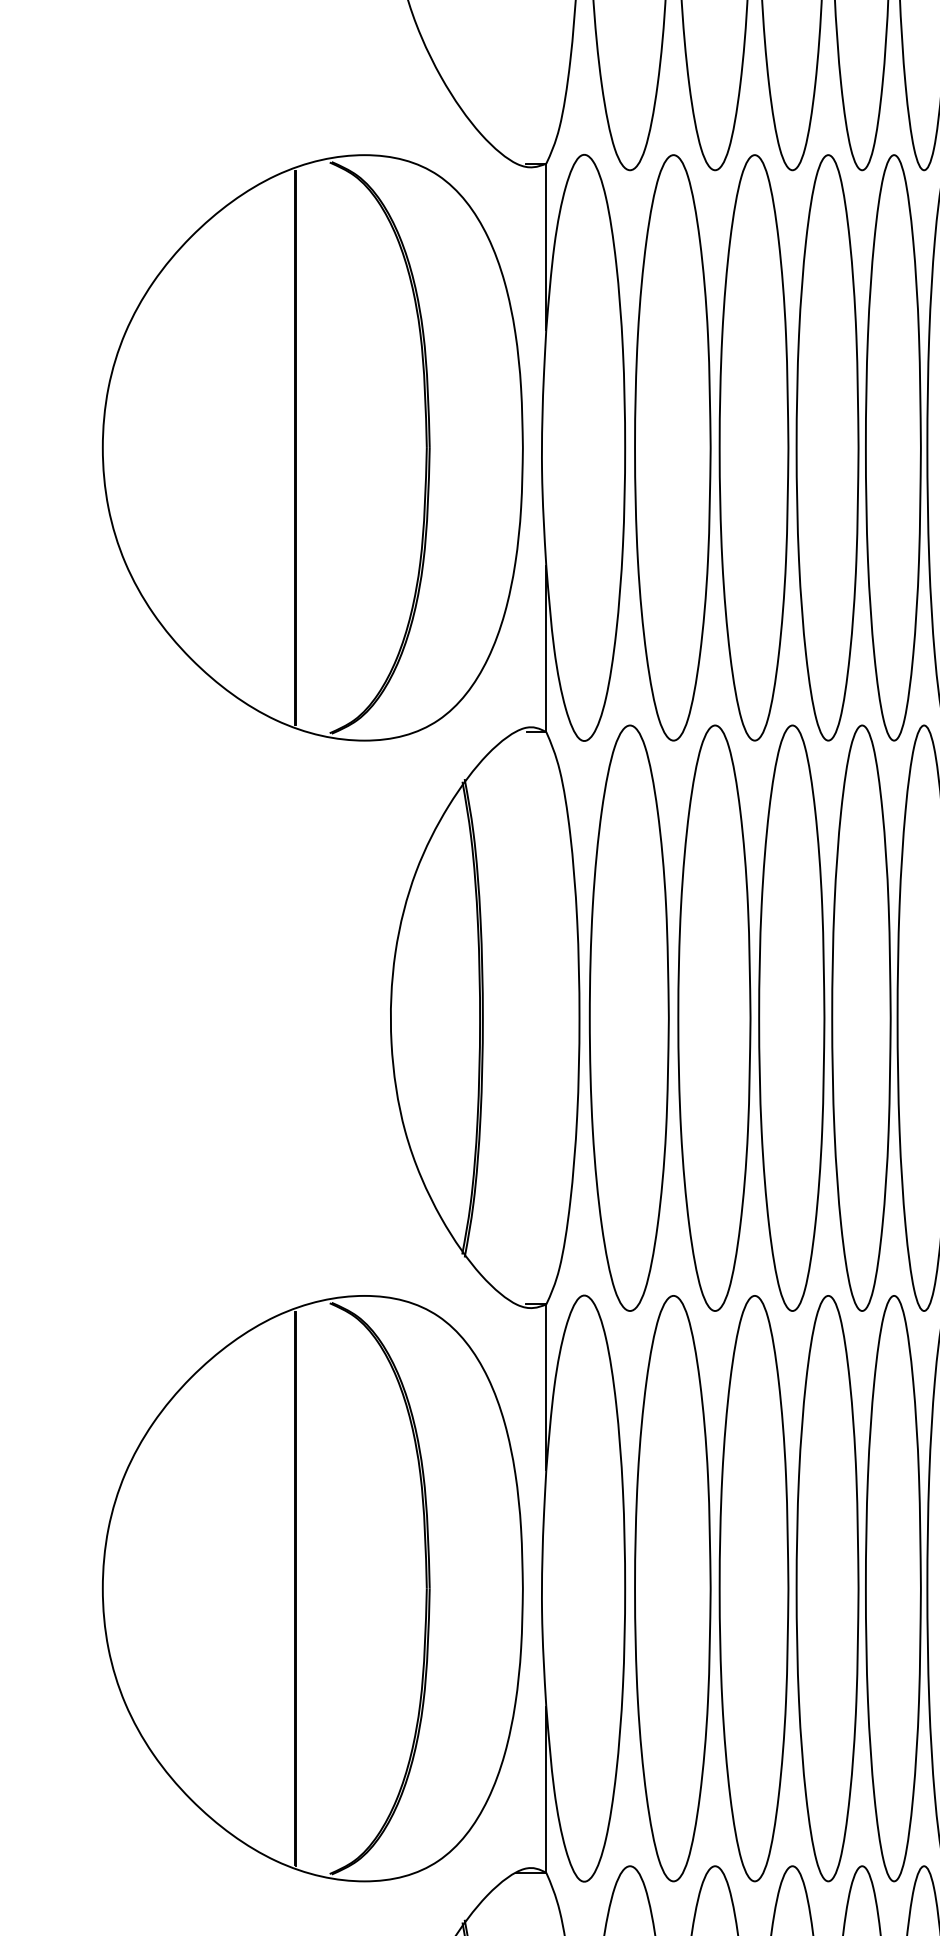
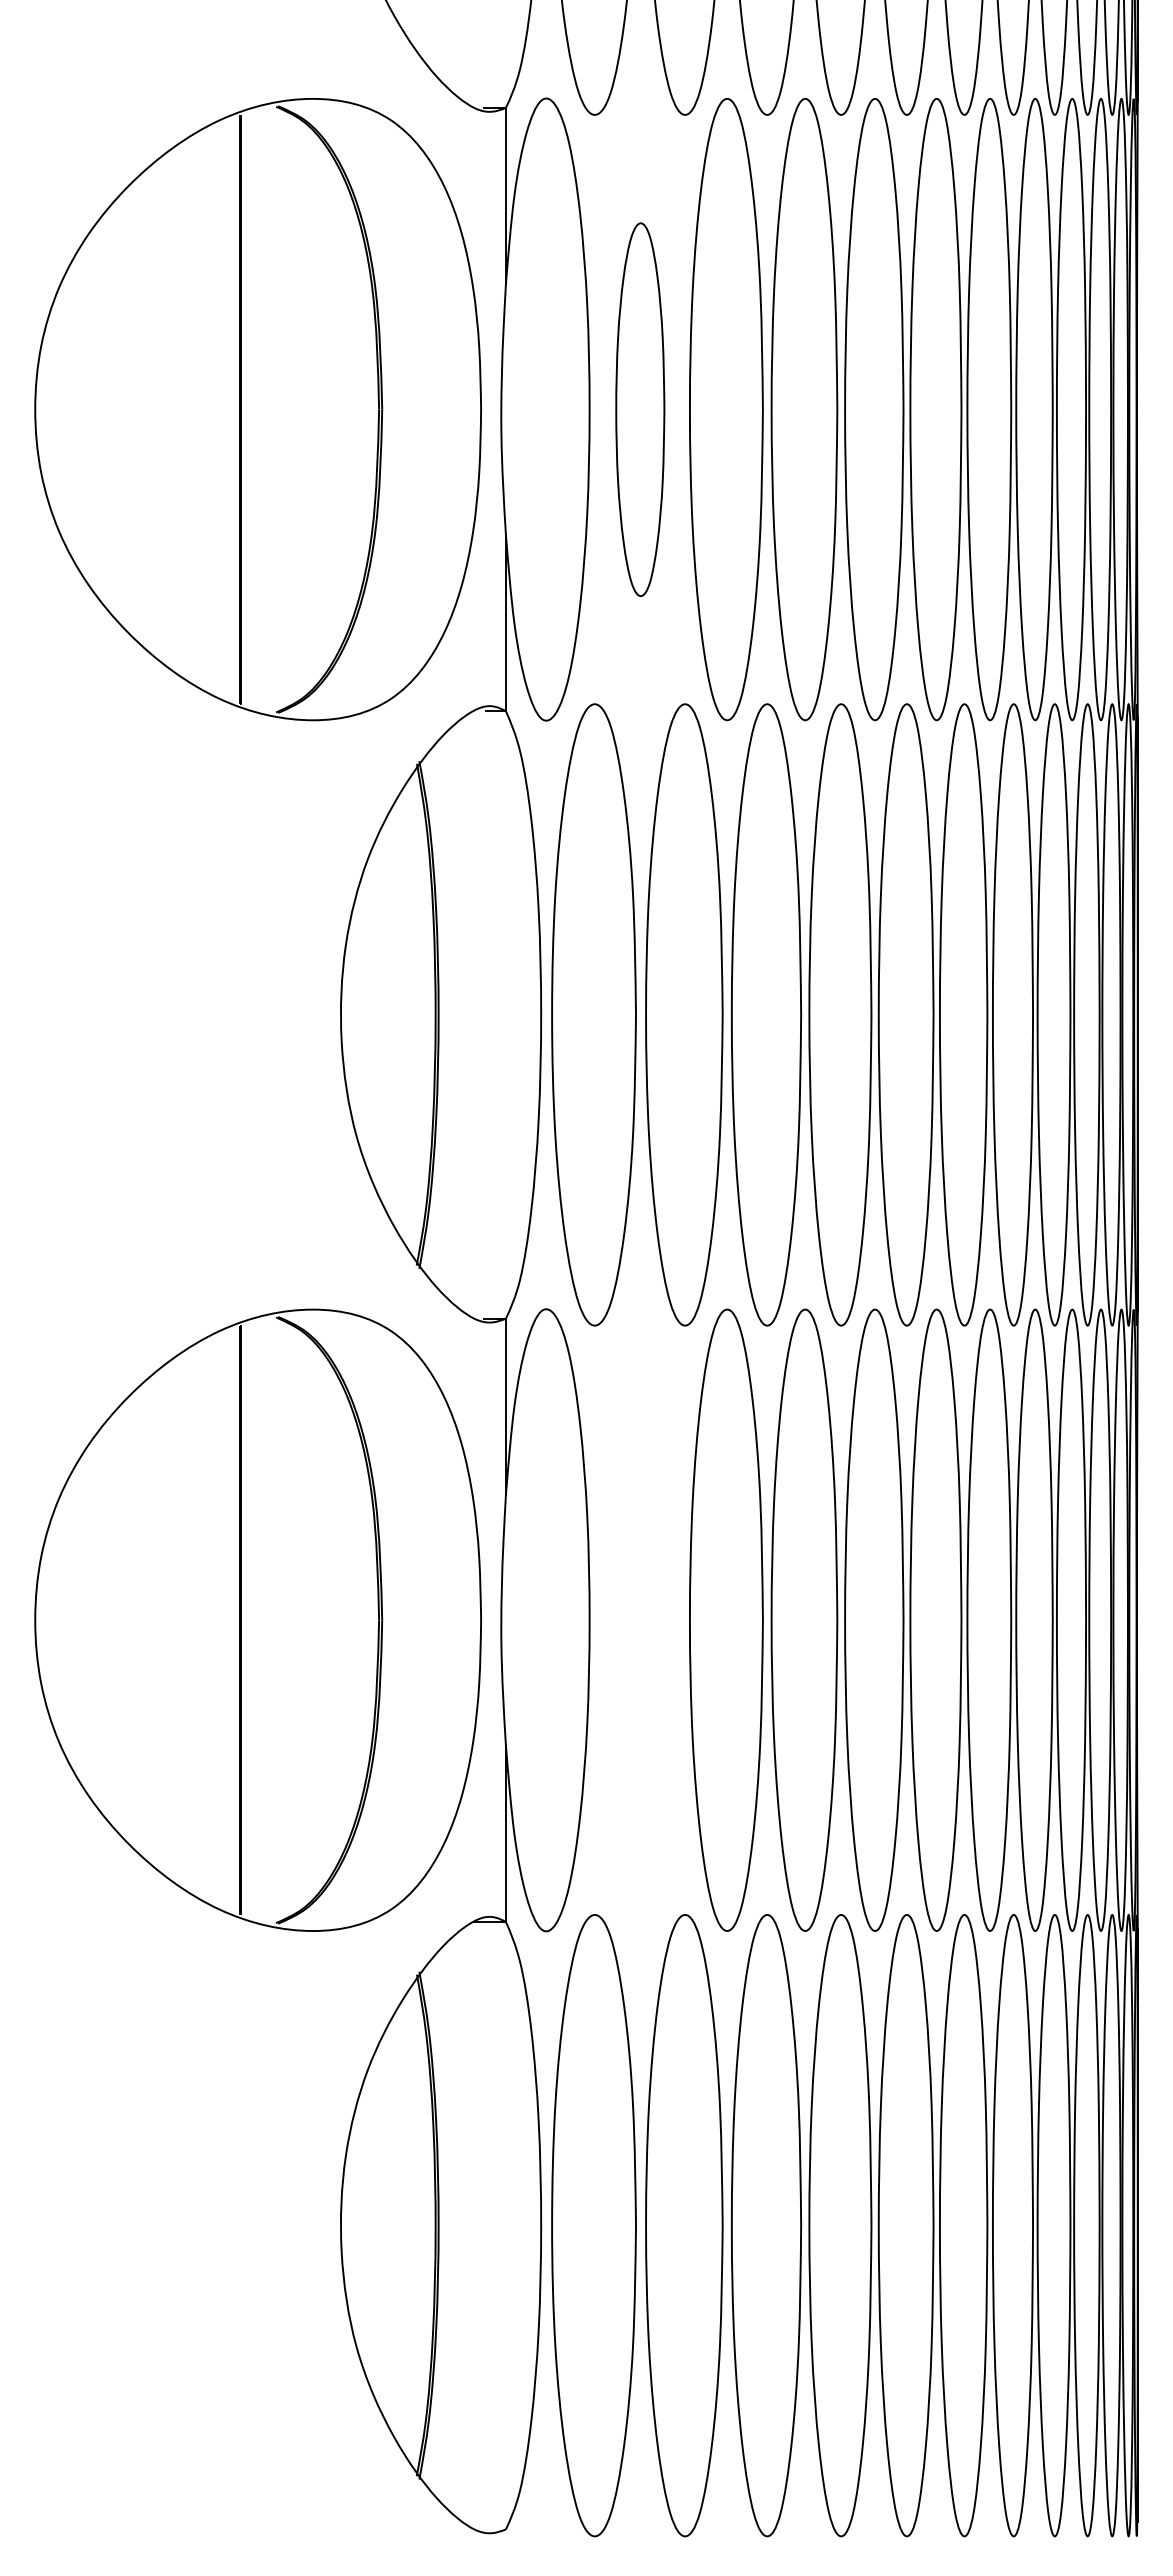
part: (673, 447) -> (640, 409), size x0.6
part: (673, 1587) -> (640, 1619), removed

